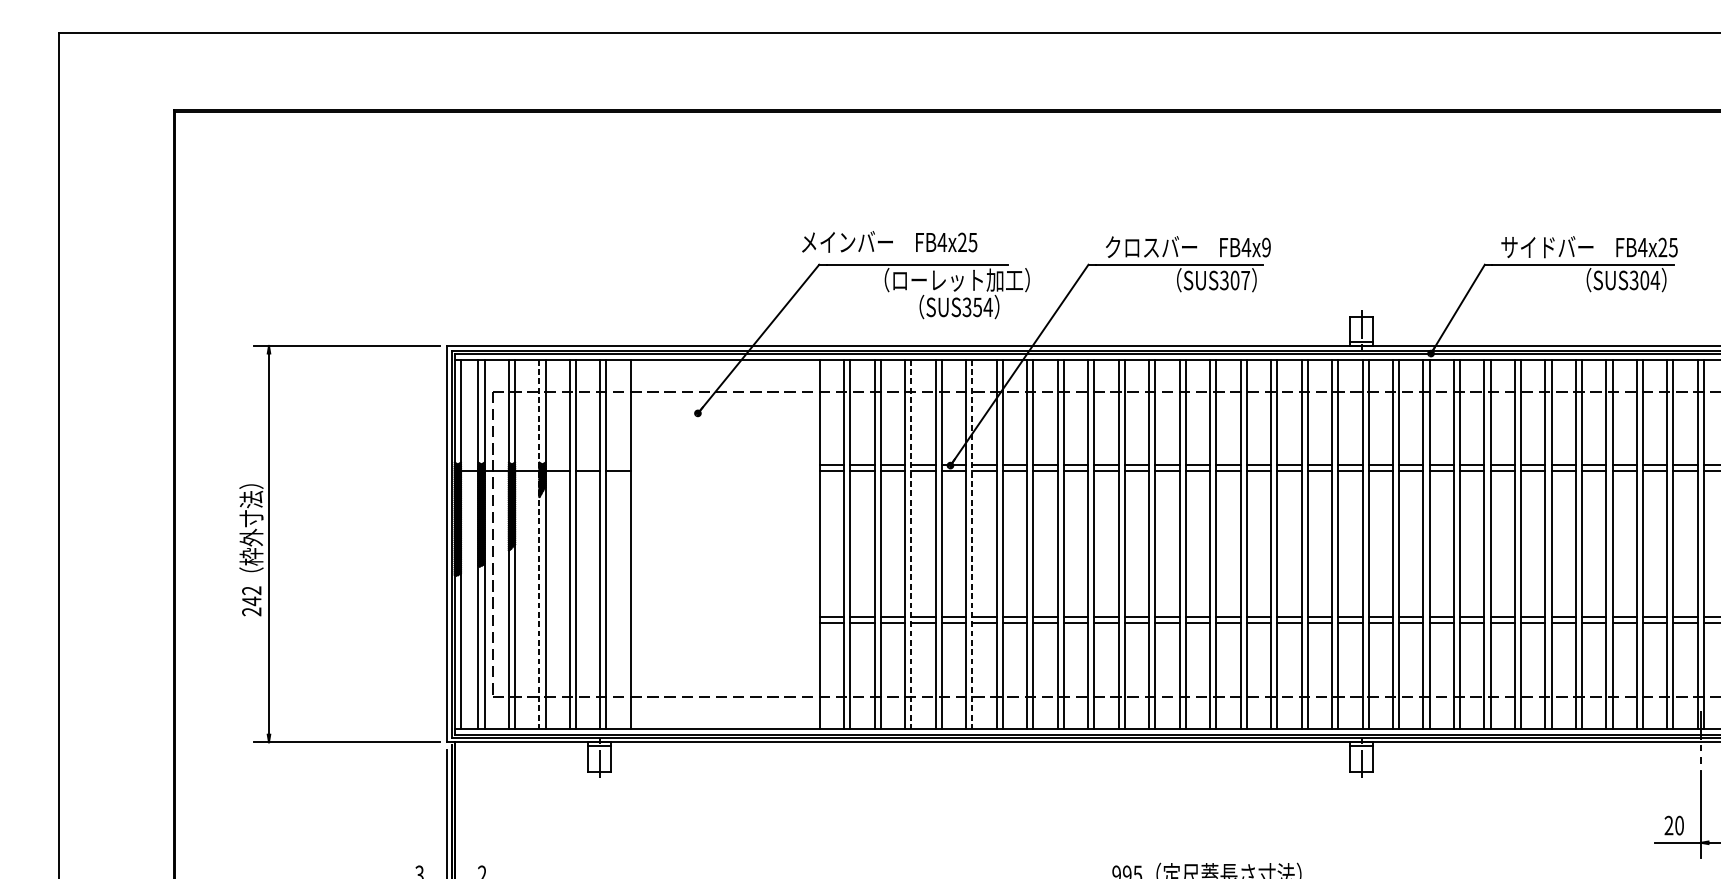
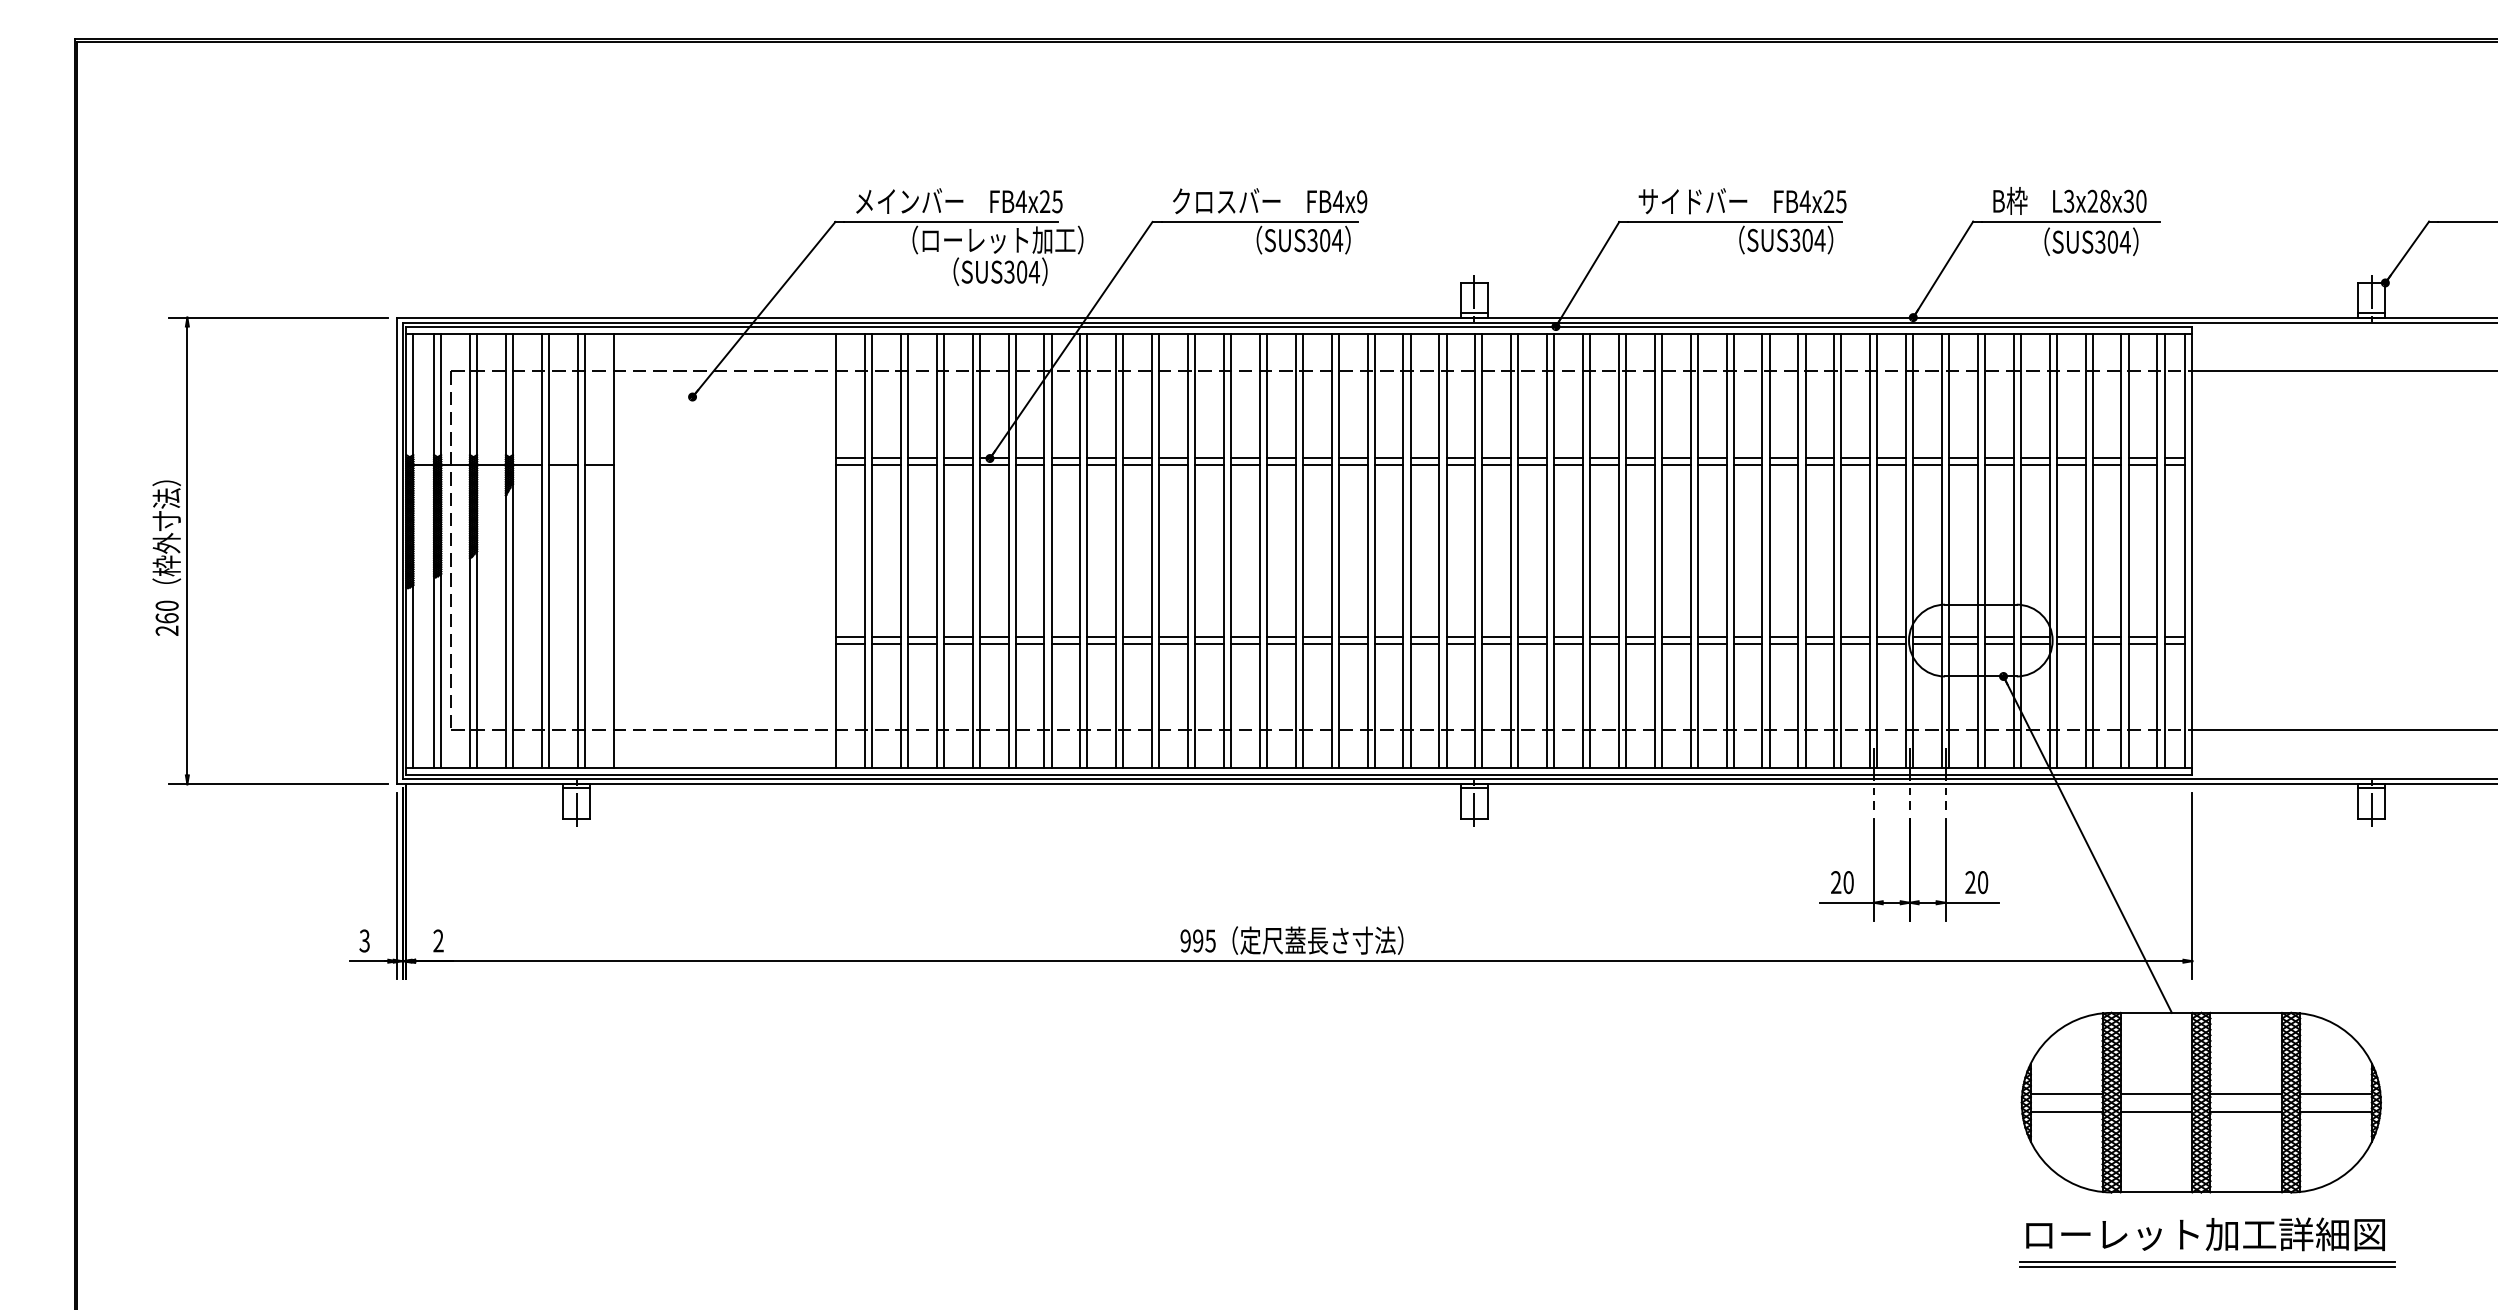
text: (889, 241) -> (959, 200), moved
text: (1245, 280) -> (1337, 240), SUS307 -> SUS304
text: (977, 306) -> (1021, 271), SUS354 -> SUS304
line: (539, 544) -> (505, 551), dashed -> solid
line: (911, 544) -> (943, 551), dashed -> solid
line: (972, 544) -> (1015, 551), dashed -> solid
text: (251, 596) -> (166, 612), 242 -> 260

